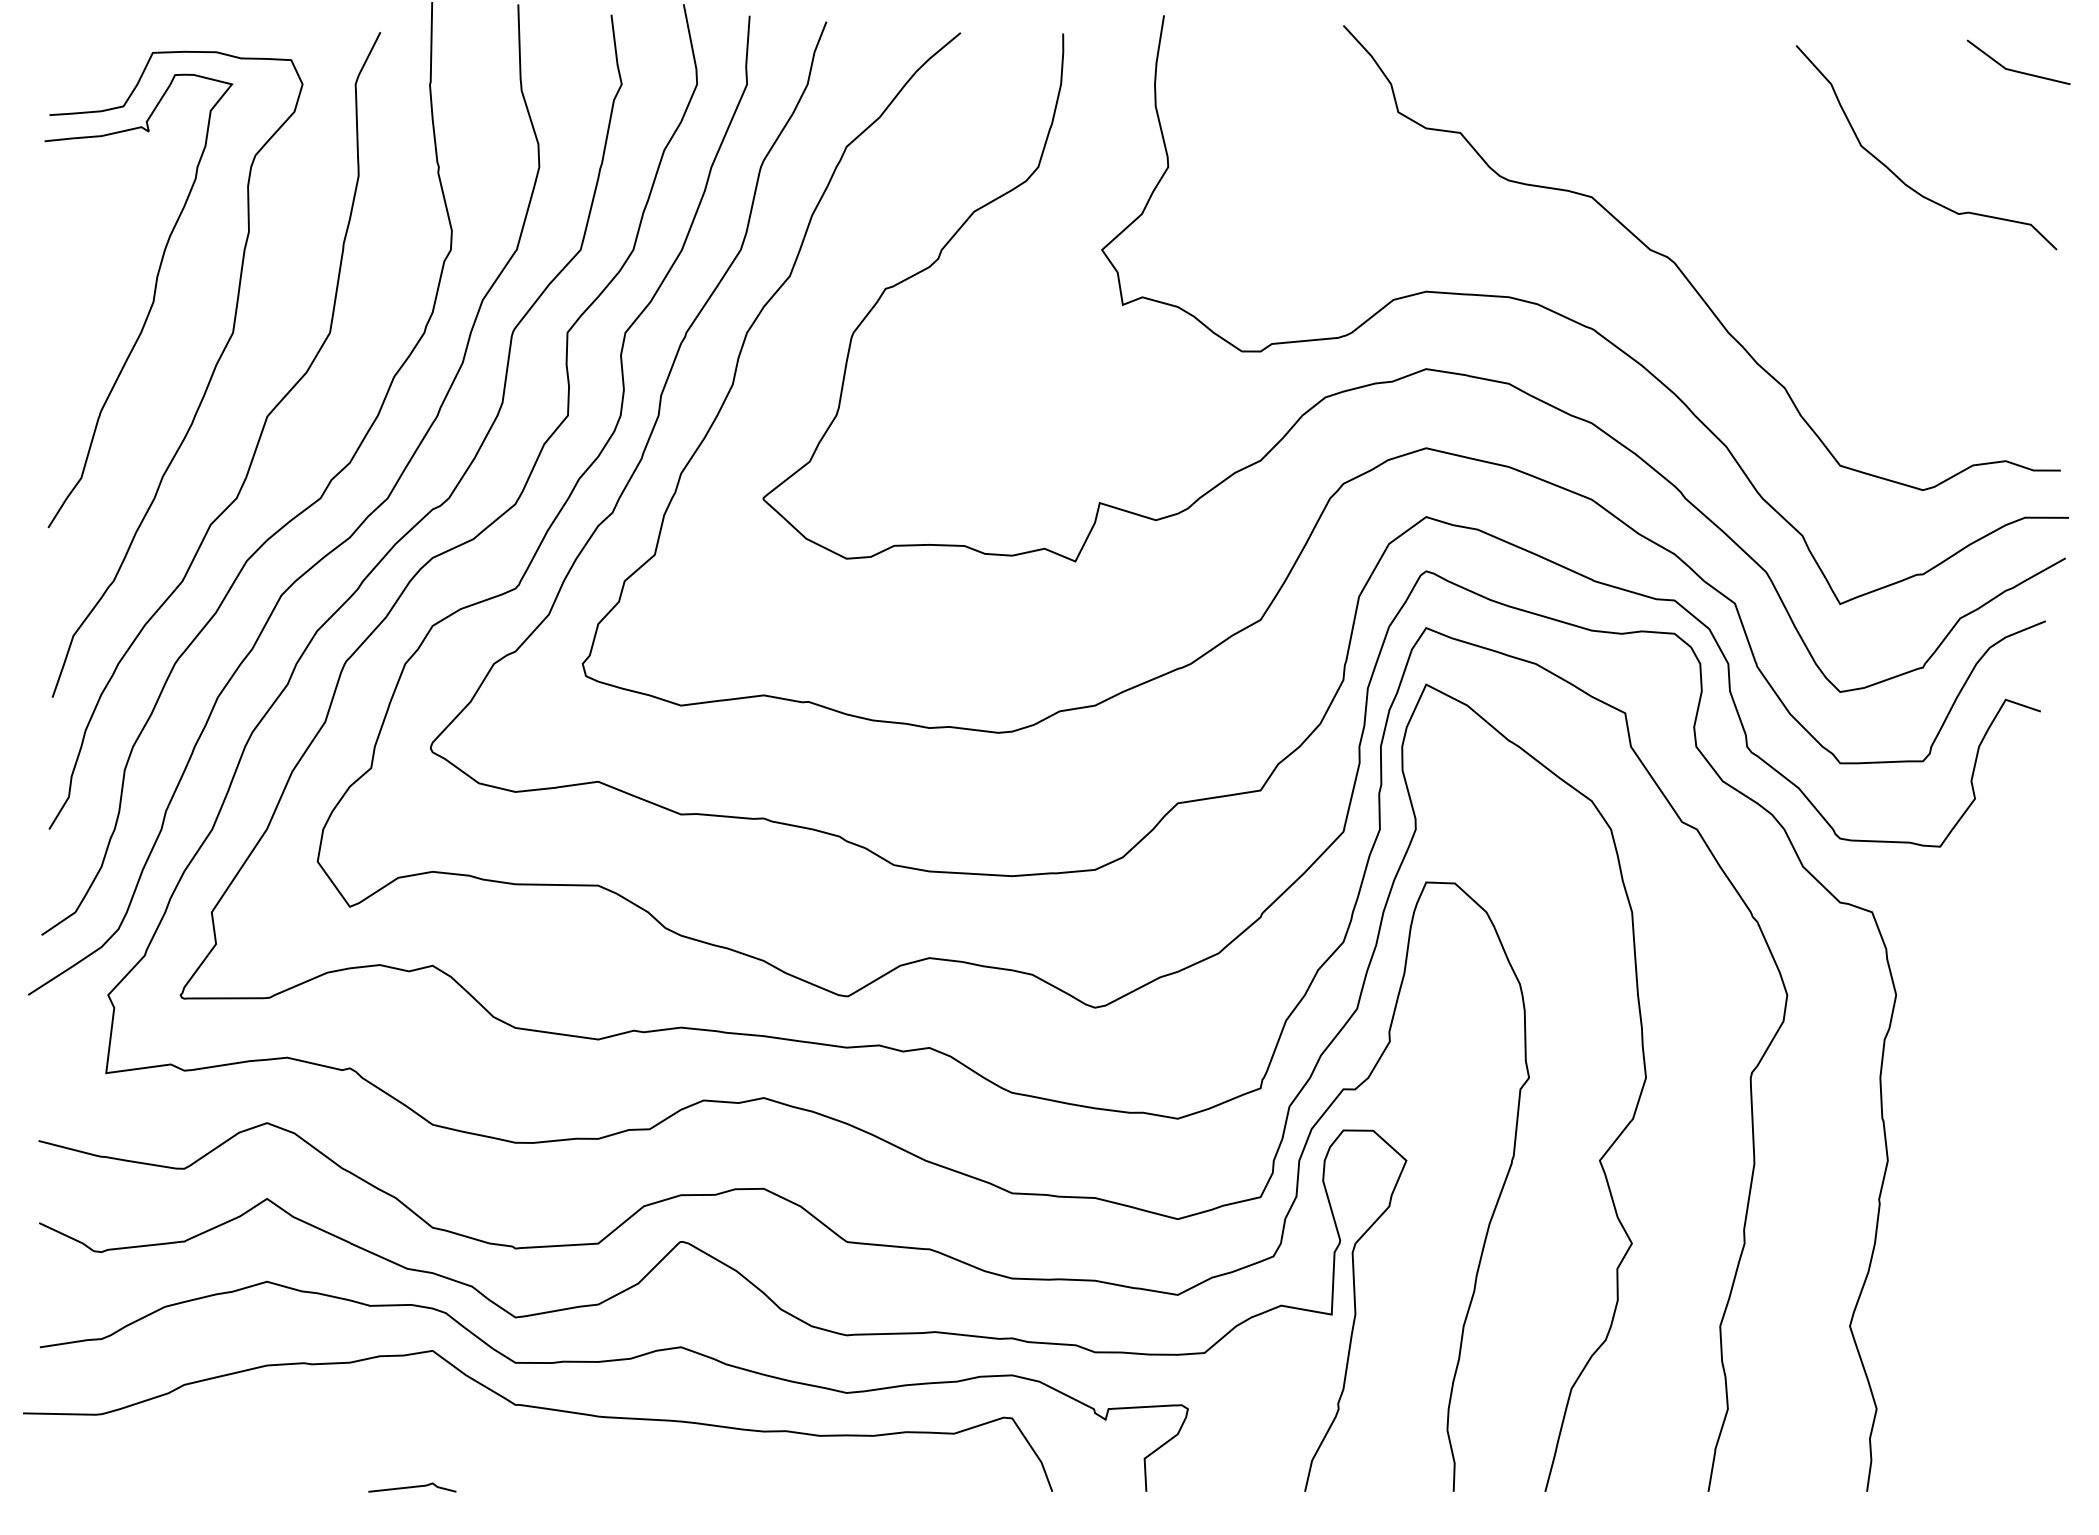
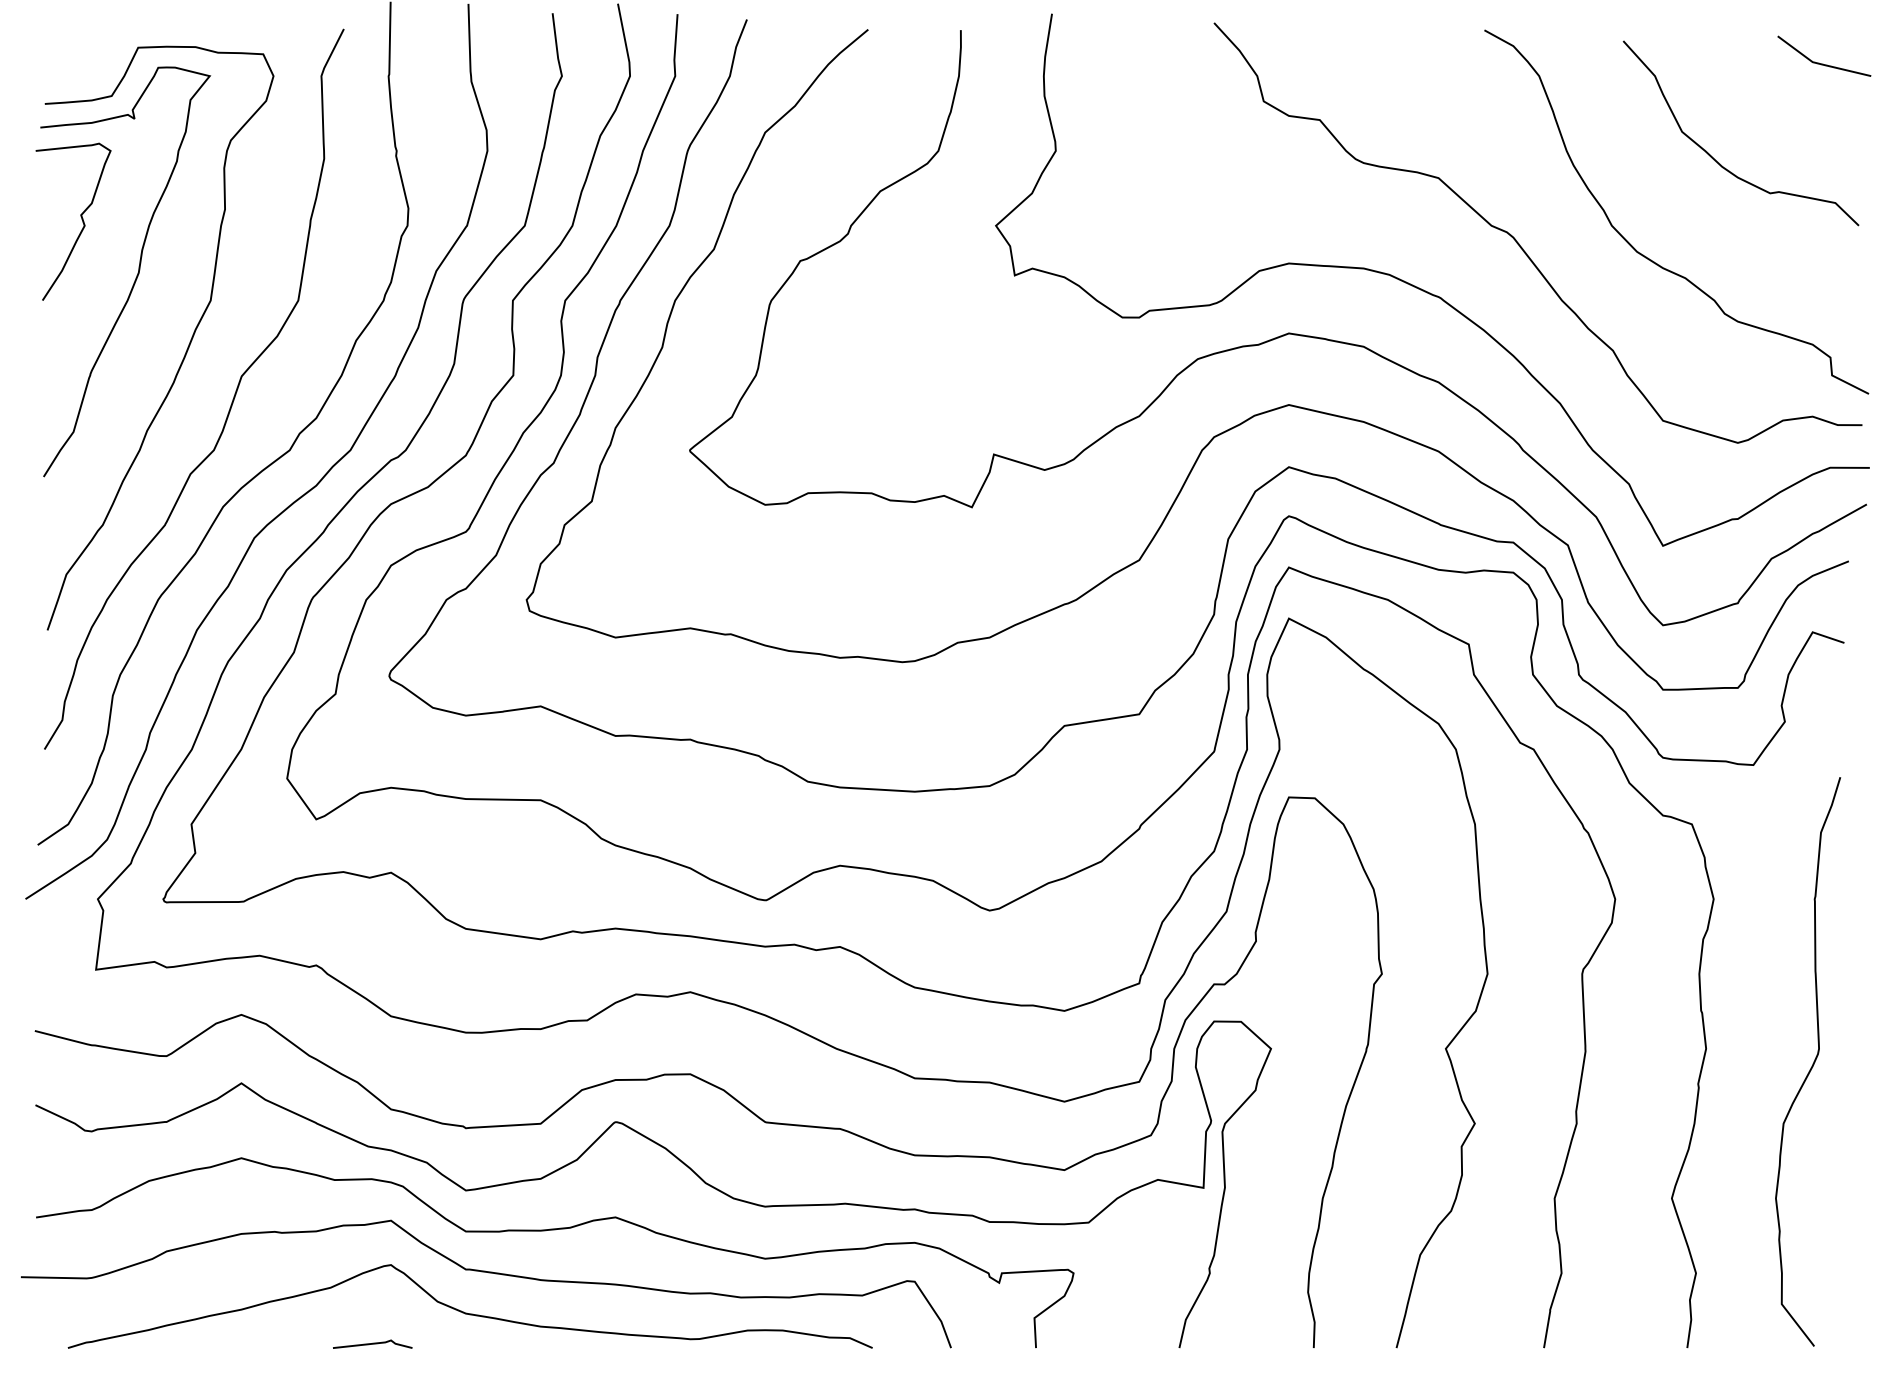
curve: (89, 241) -> (80, 218), added
curve: (1824, 285) -> (1648, 257), added
curve: (2005, 1177) -> (1812, 1064), added
curve: (520, 1453) -> (470, 1313), added

